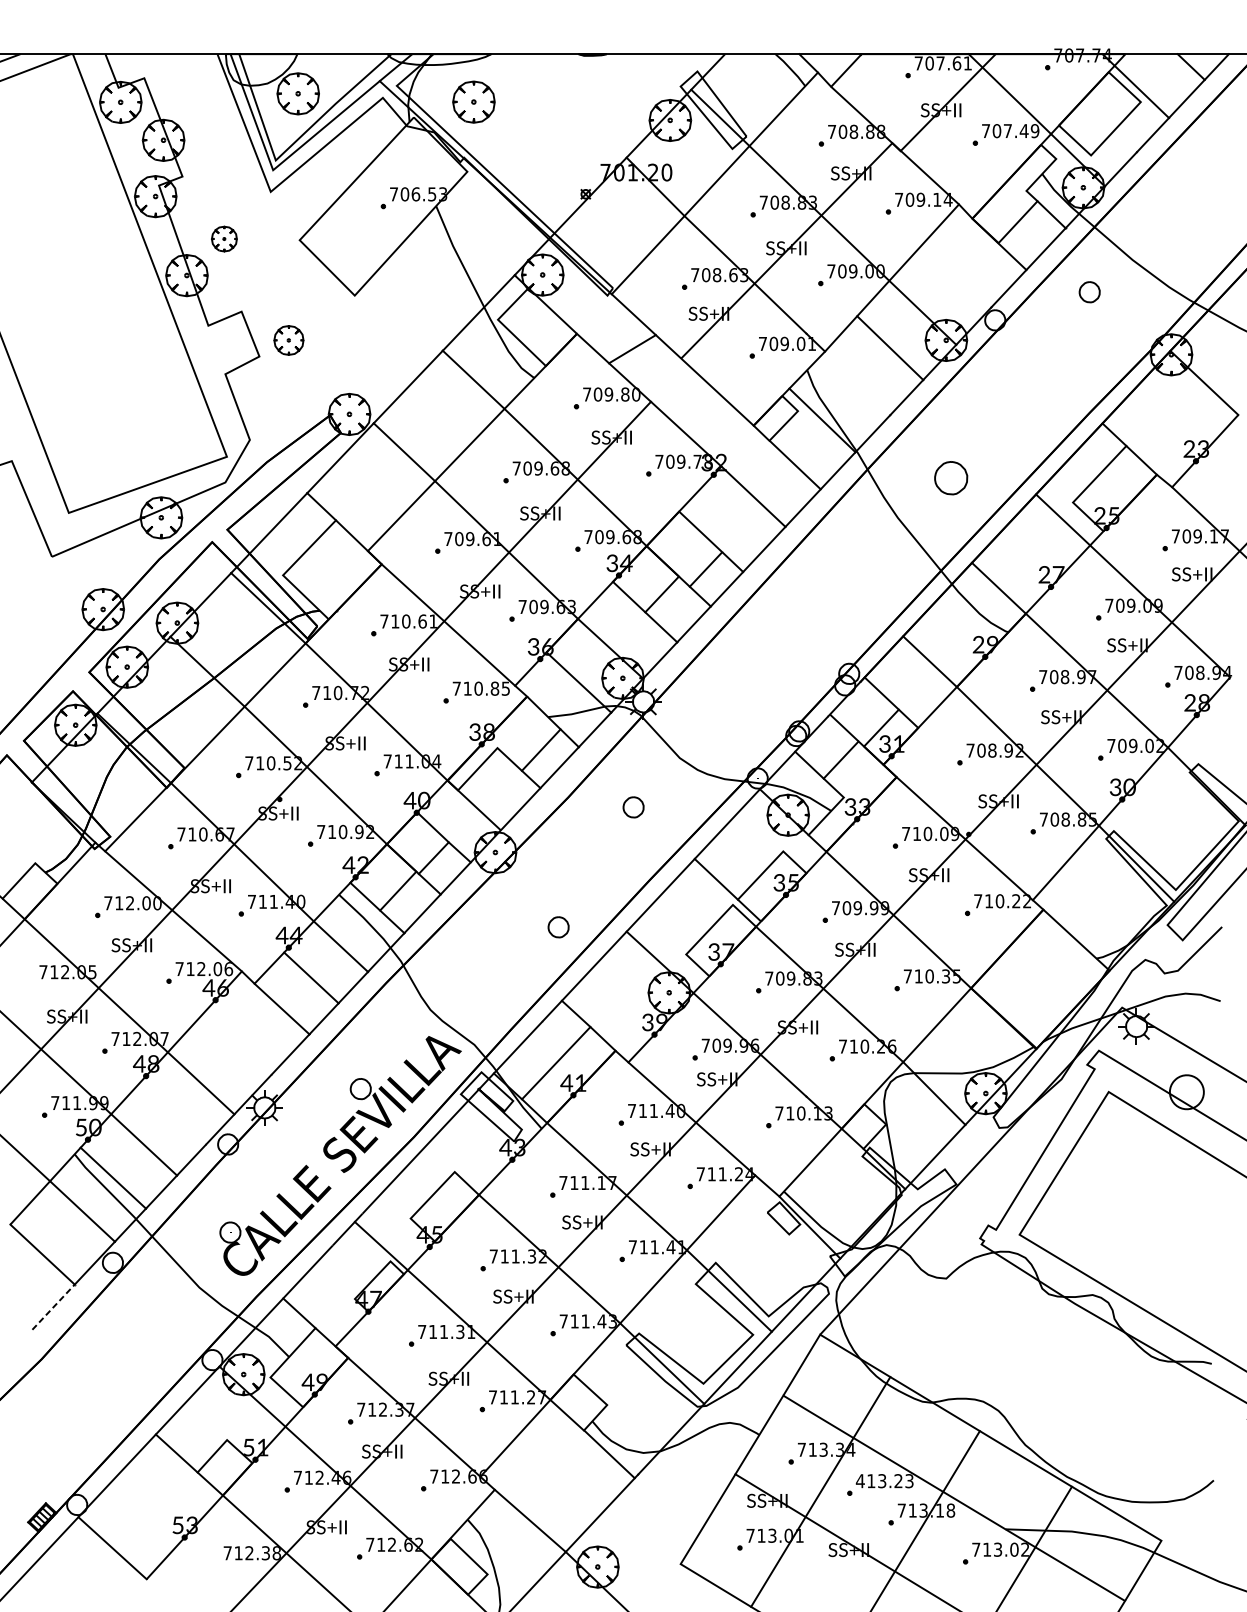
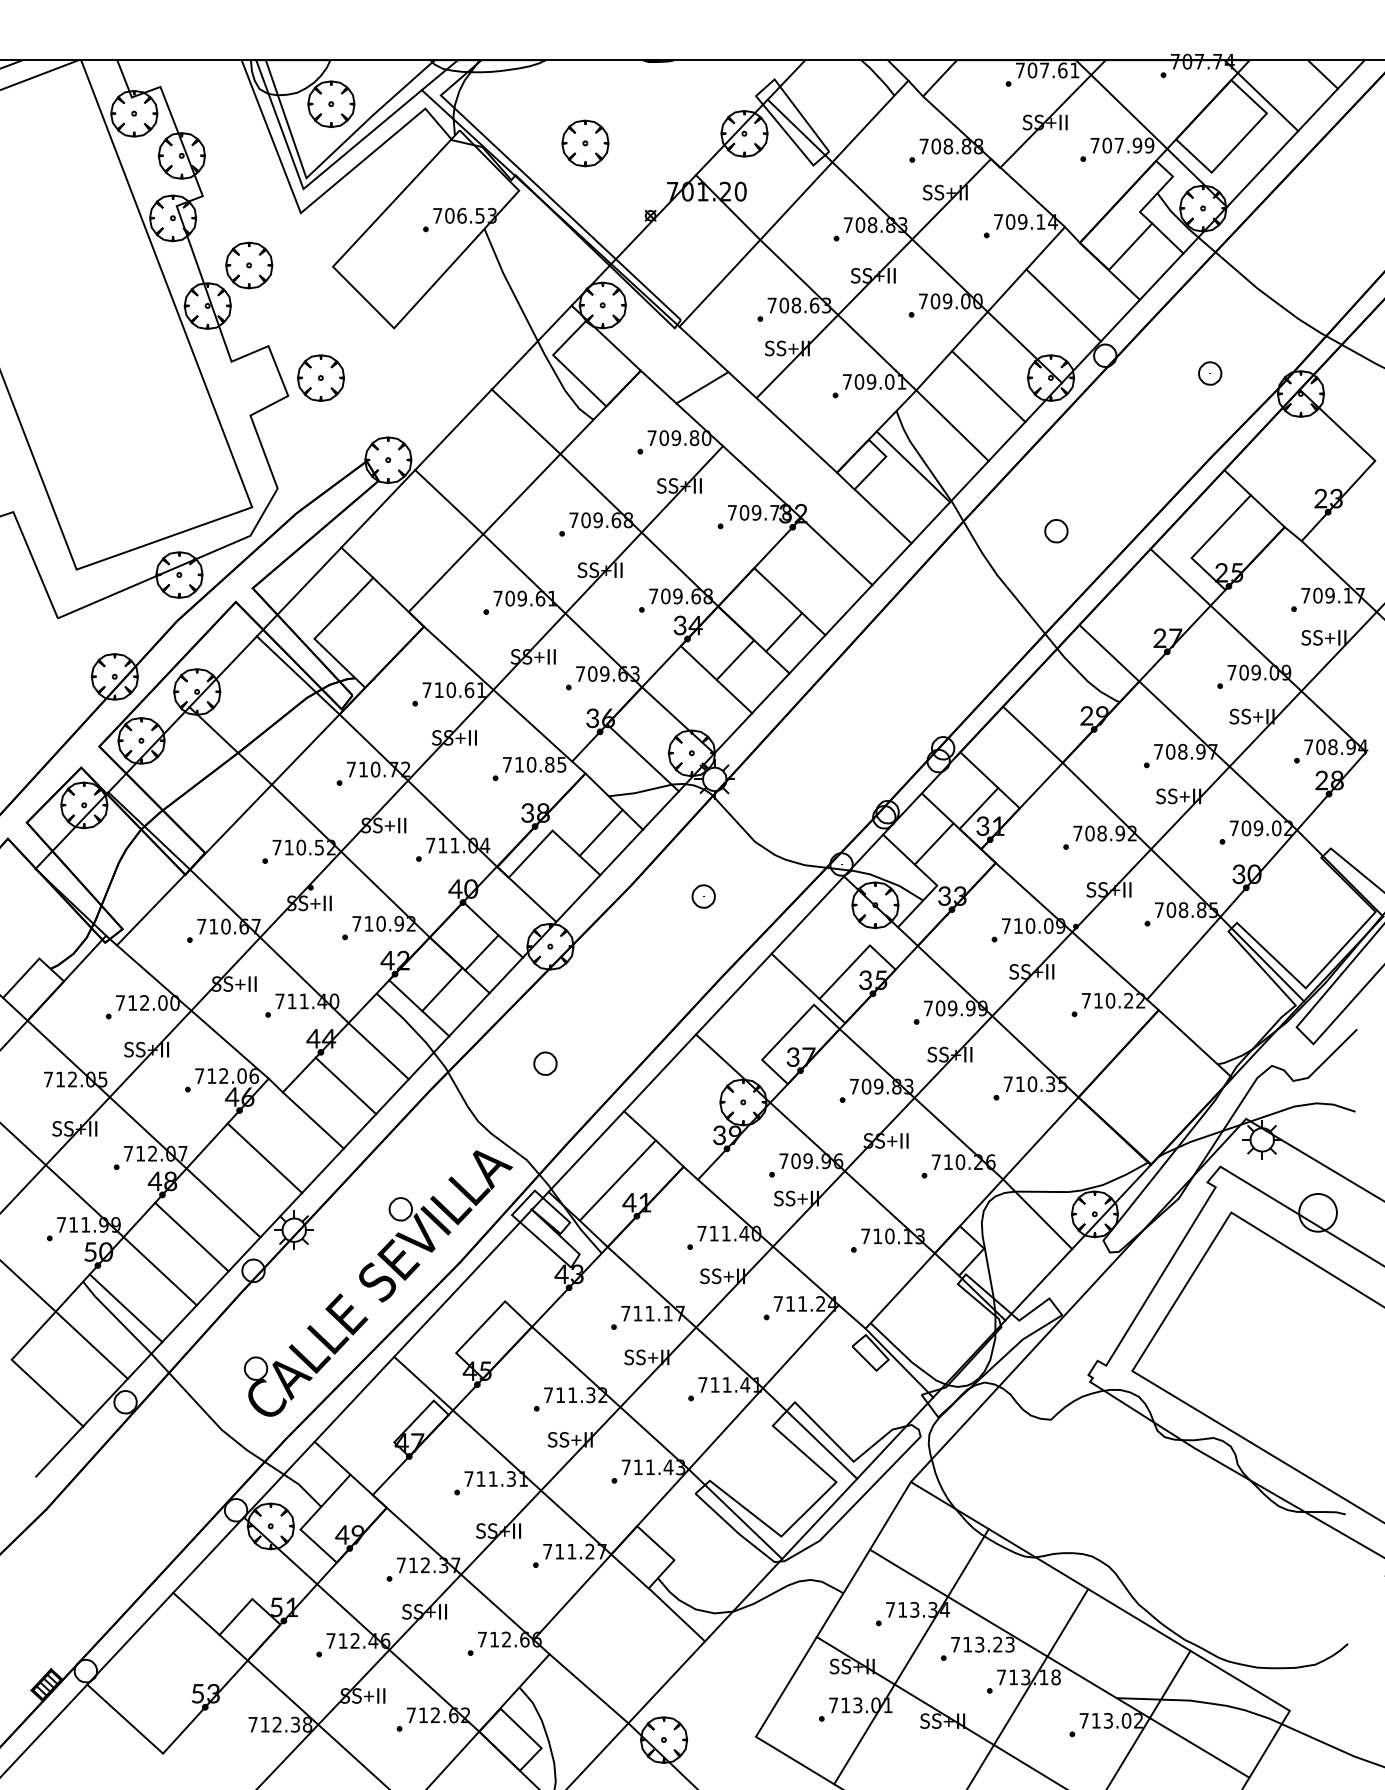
part: (474, 102) -> (585, 143), moved
text: (1024, 131) -> (1137, 145), 707.49 -> 707.99
part: (224, 239) -> (249, 265), size x1.67
line: (957, 275) -> (1063, 305), added
part: (1090, 292) -> (1210, 373), moved
part: (288, 339) -> (320, 377), size x1.43
line: (857, 383) -> (952, 425), added
part: (951, 478) -> (1056, 531), size x0.62
part: (558, 927) -> (545, 1063), moved
line: (238, 1043) -> (264, 1158), added
line: (172, 1113) -> (191, 1236), added
line: (54, 1307) -> (60, 1451), dashed -> solid
text: (860, 1480) -> (955, 1644), 413.23 -> 713.23

